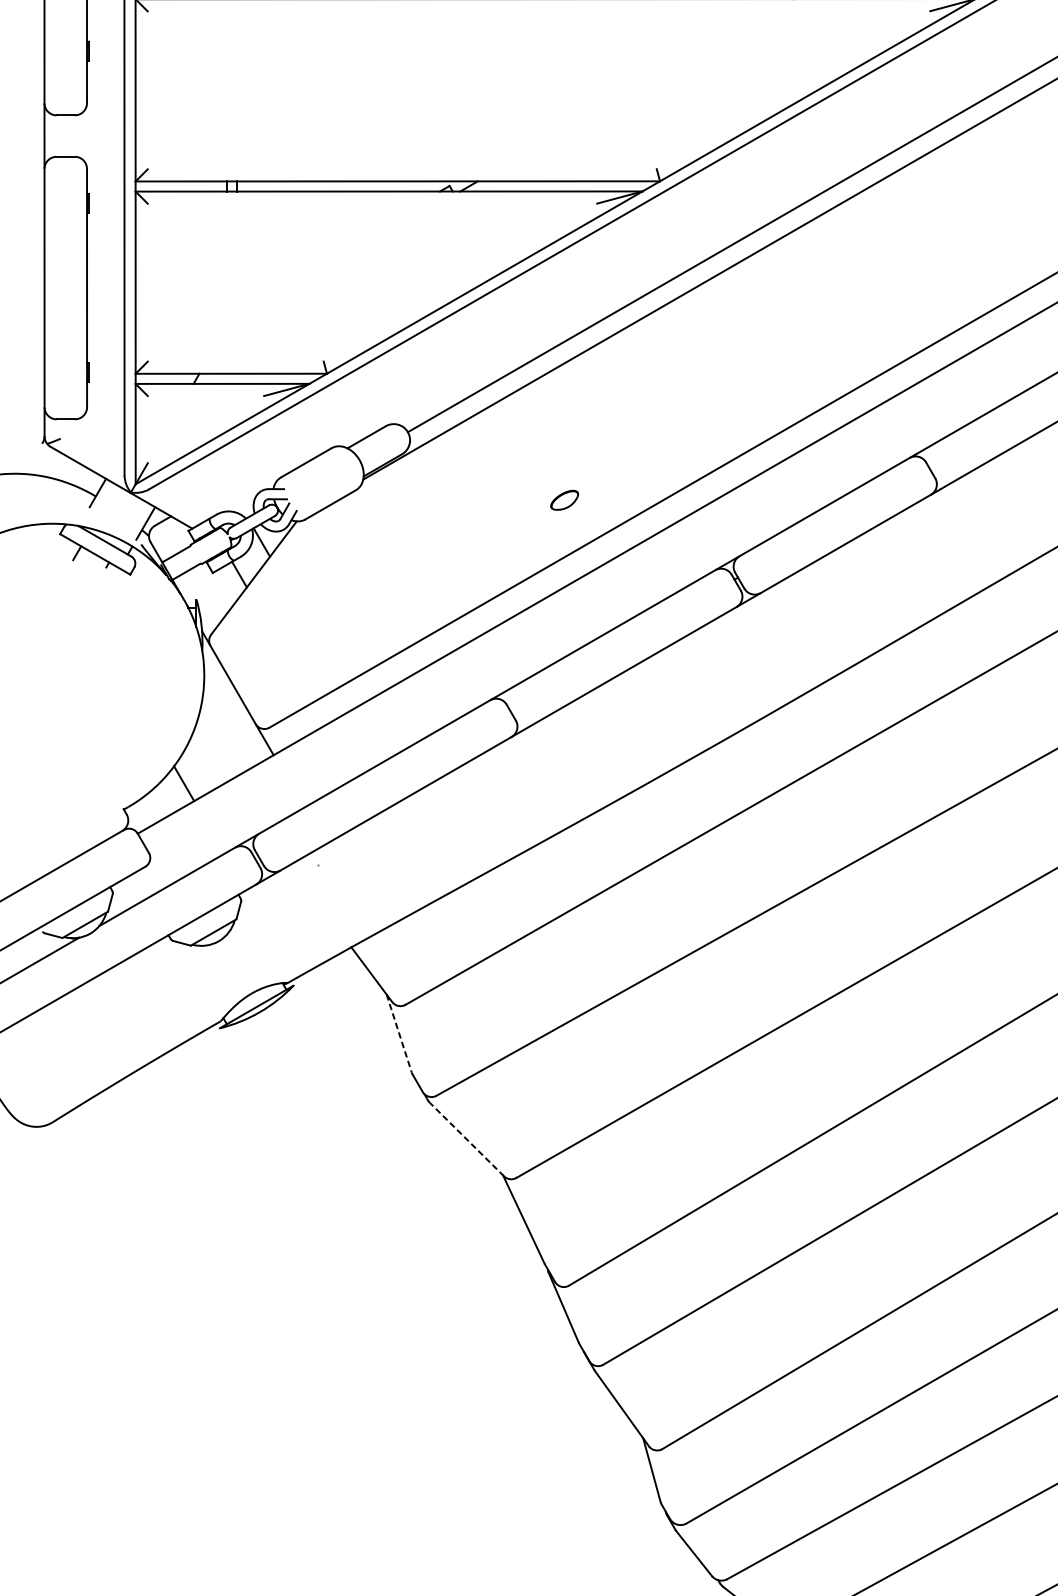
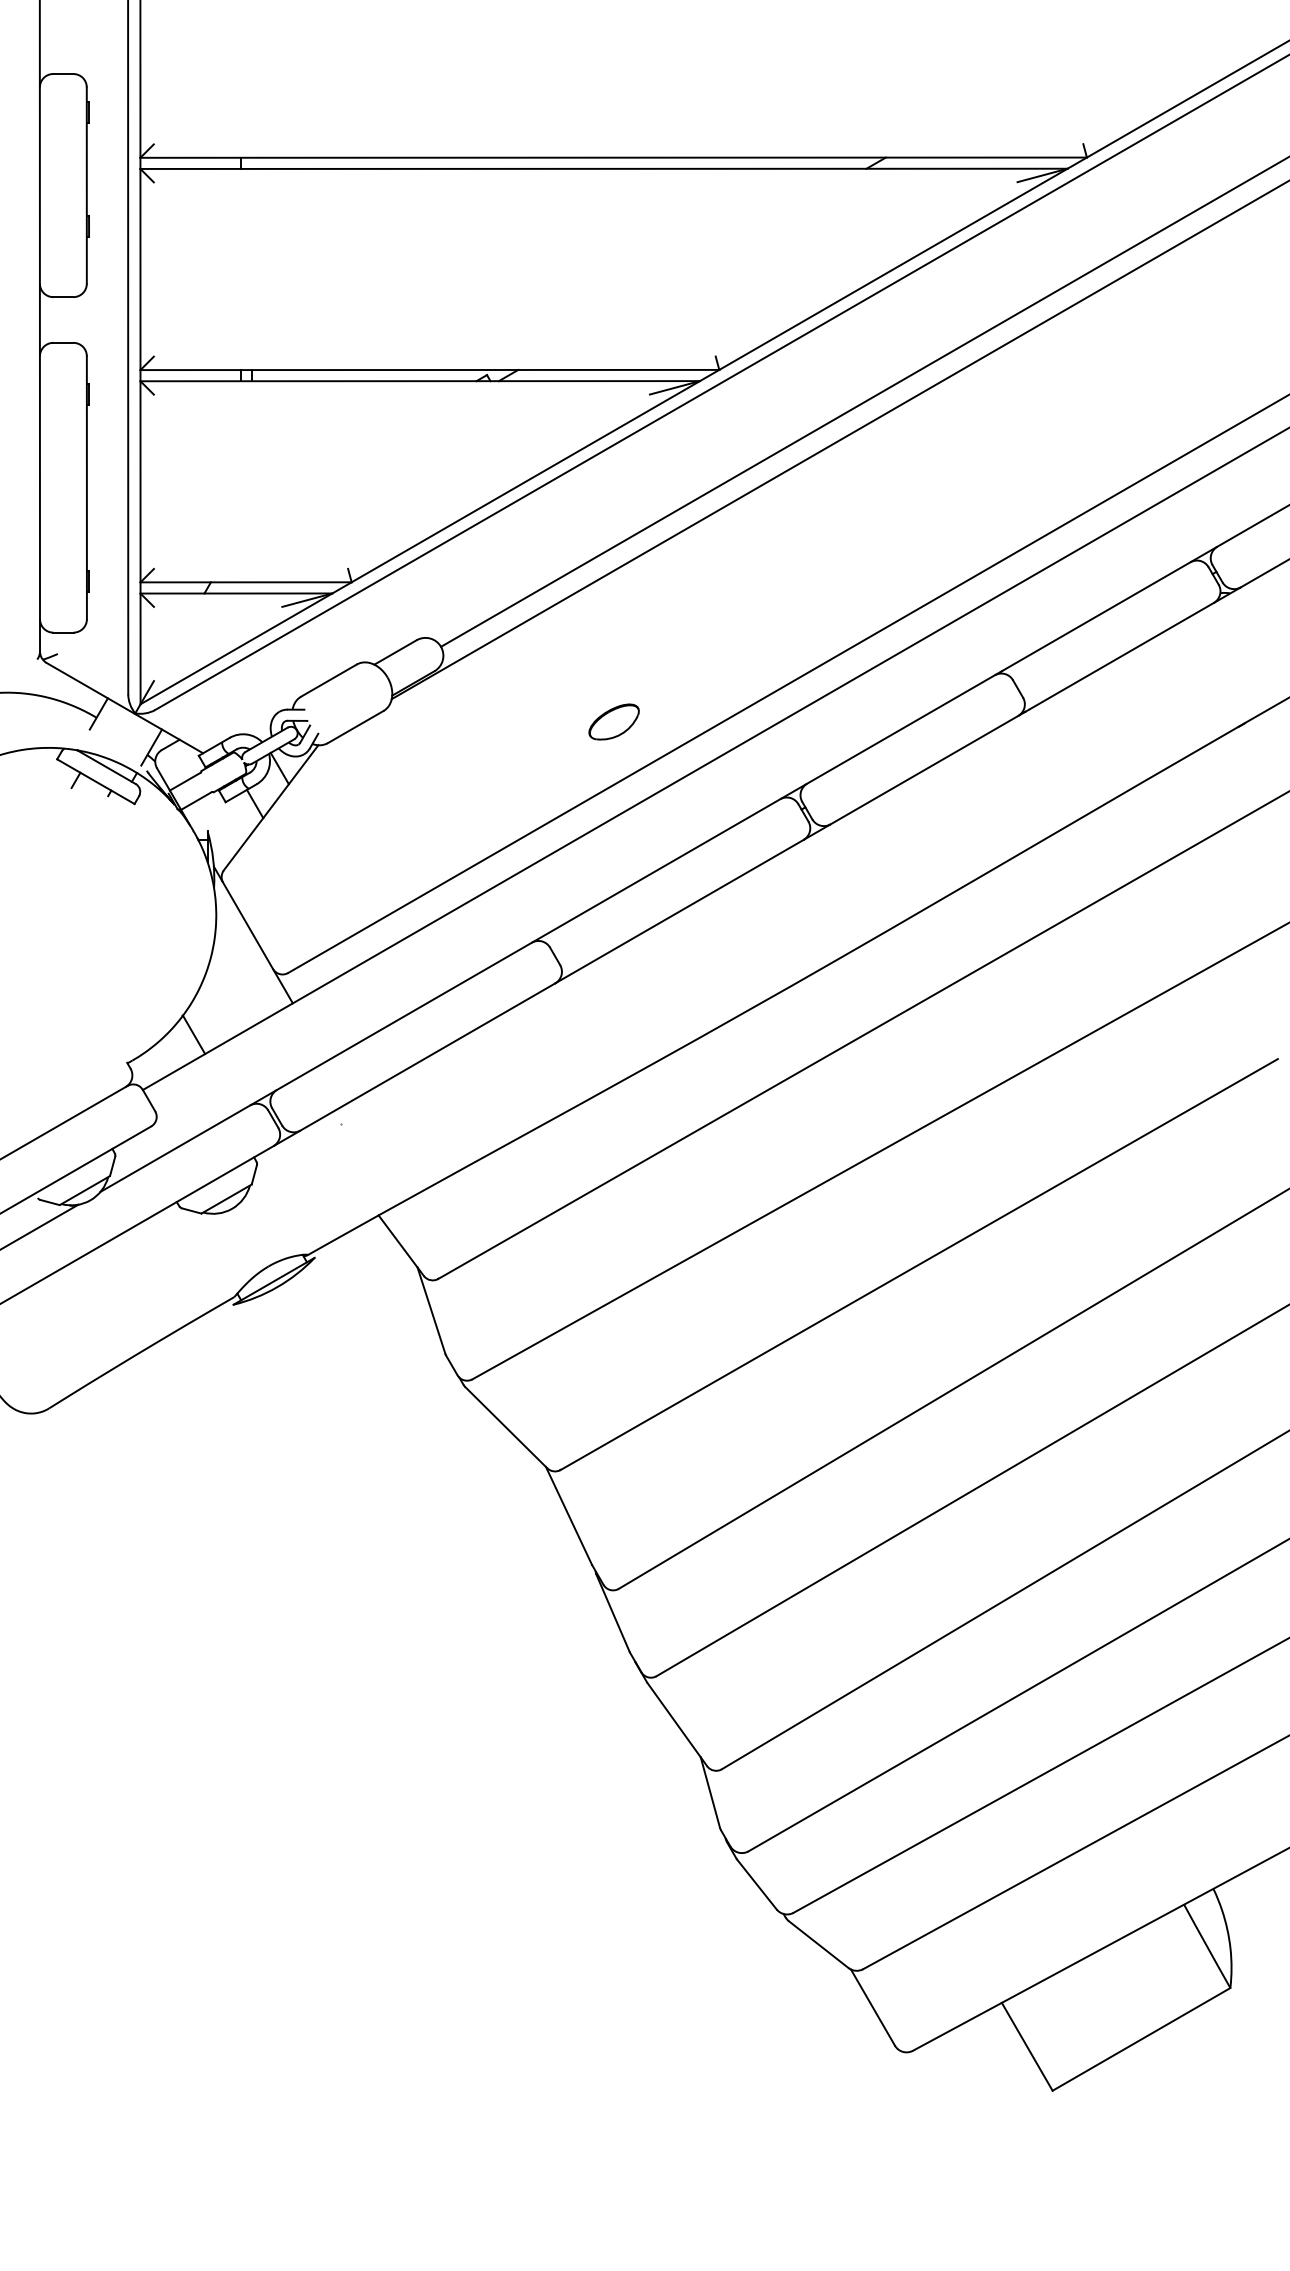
part: (564, 499) -> (613, 721), size x1.67
line: (399, 1034) -> (431, 1311), dashed -> solid
line: (467, 1139) -> (506, 1427), dashed -> solid

